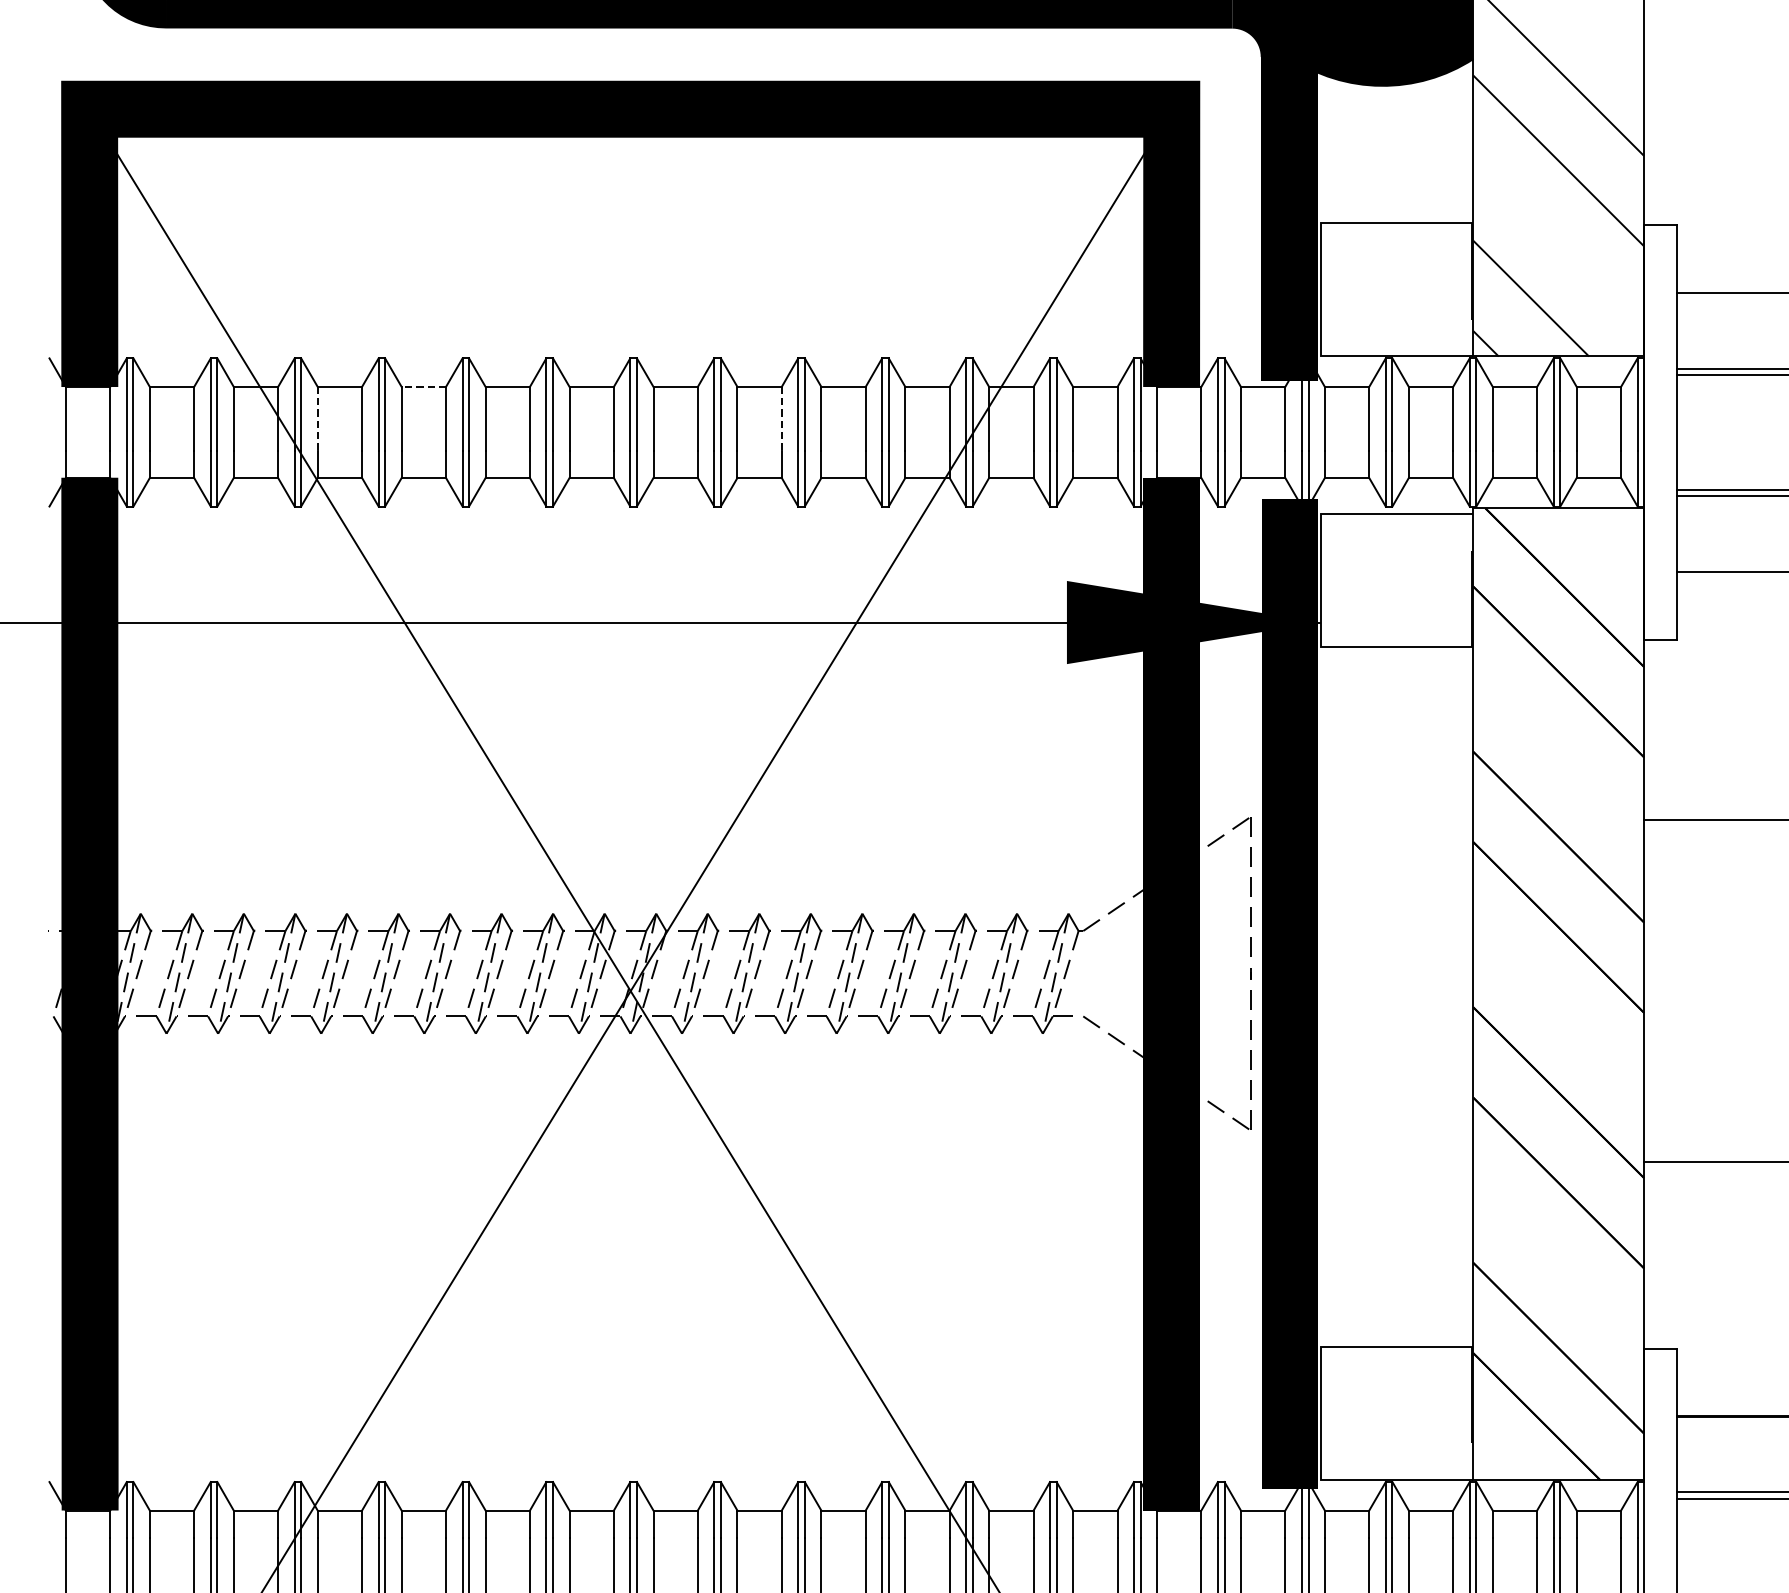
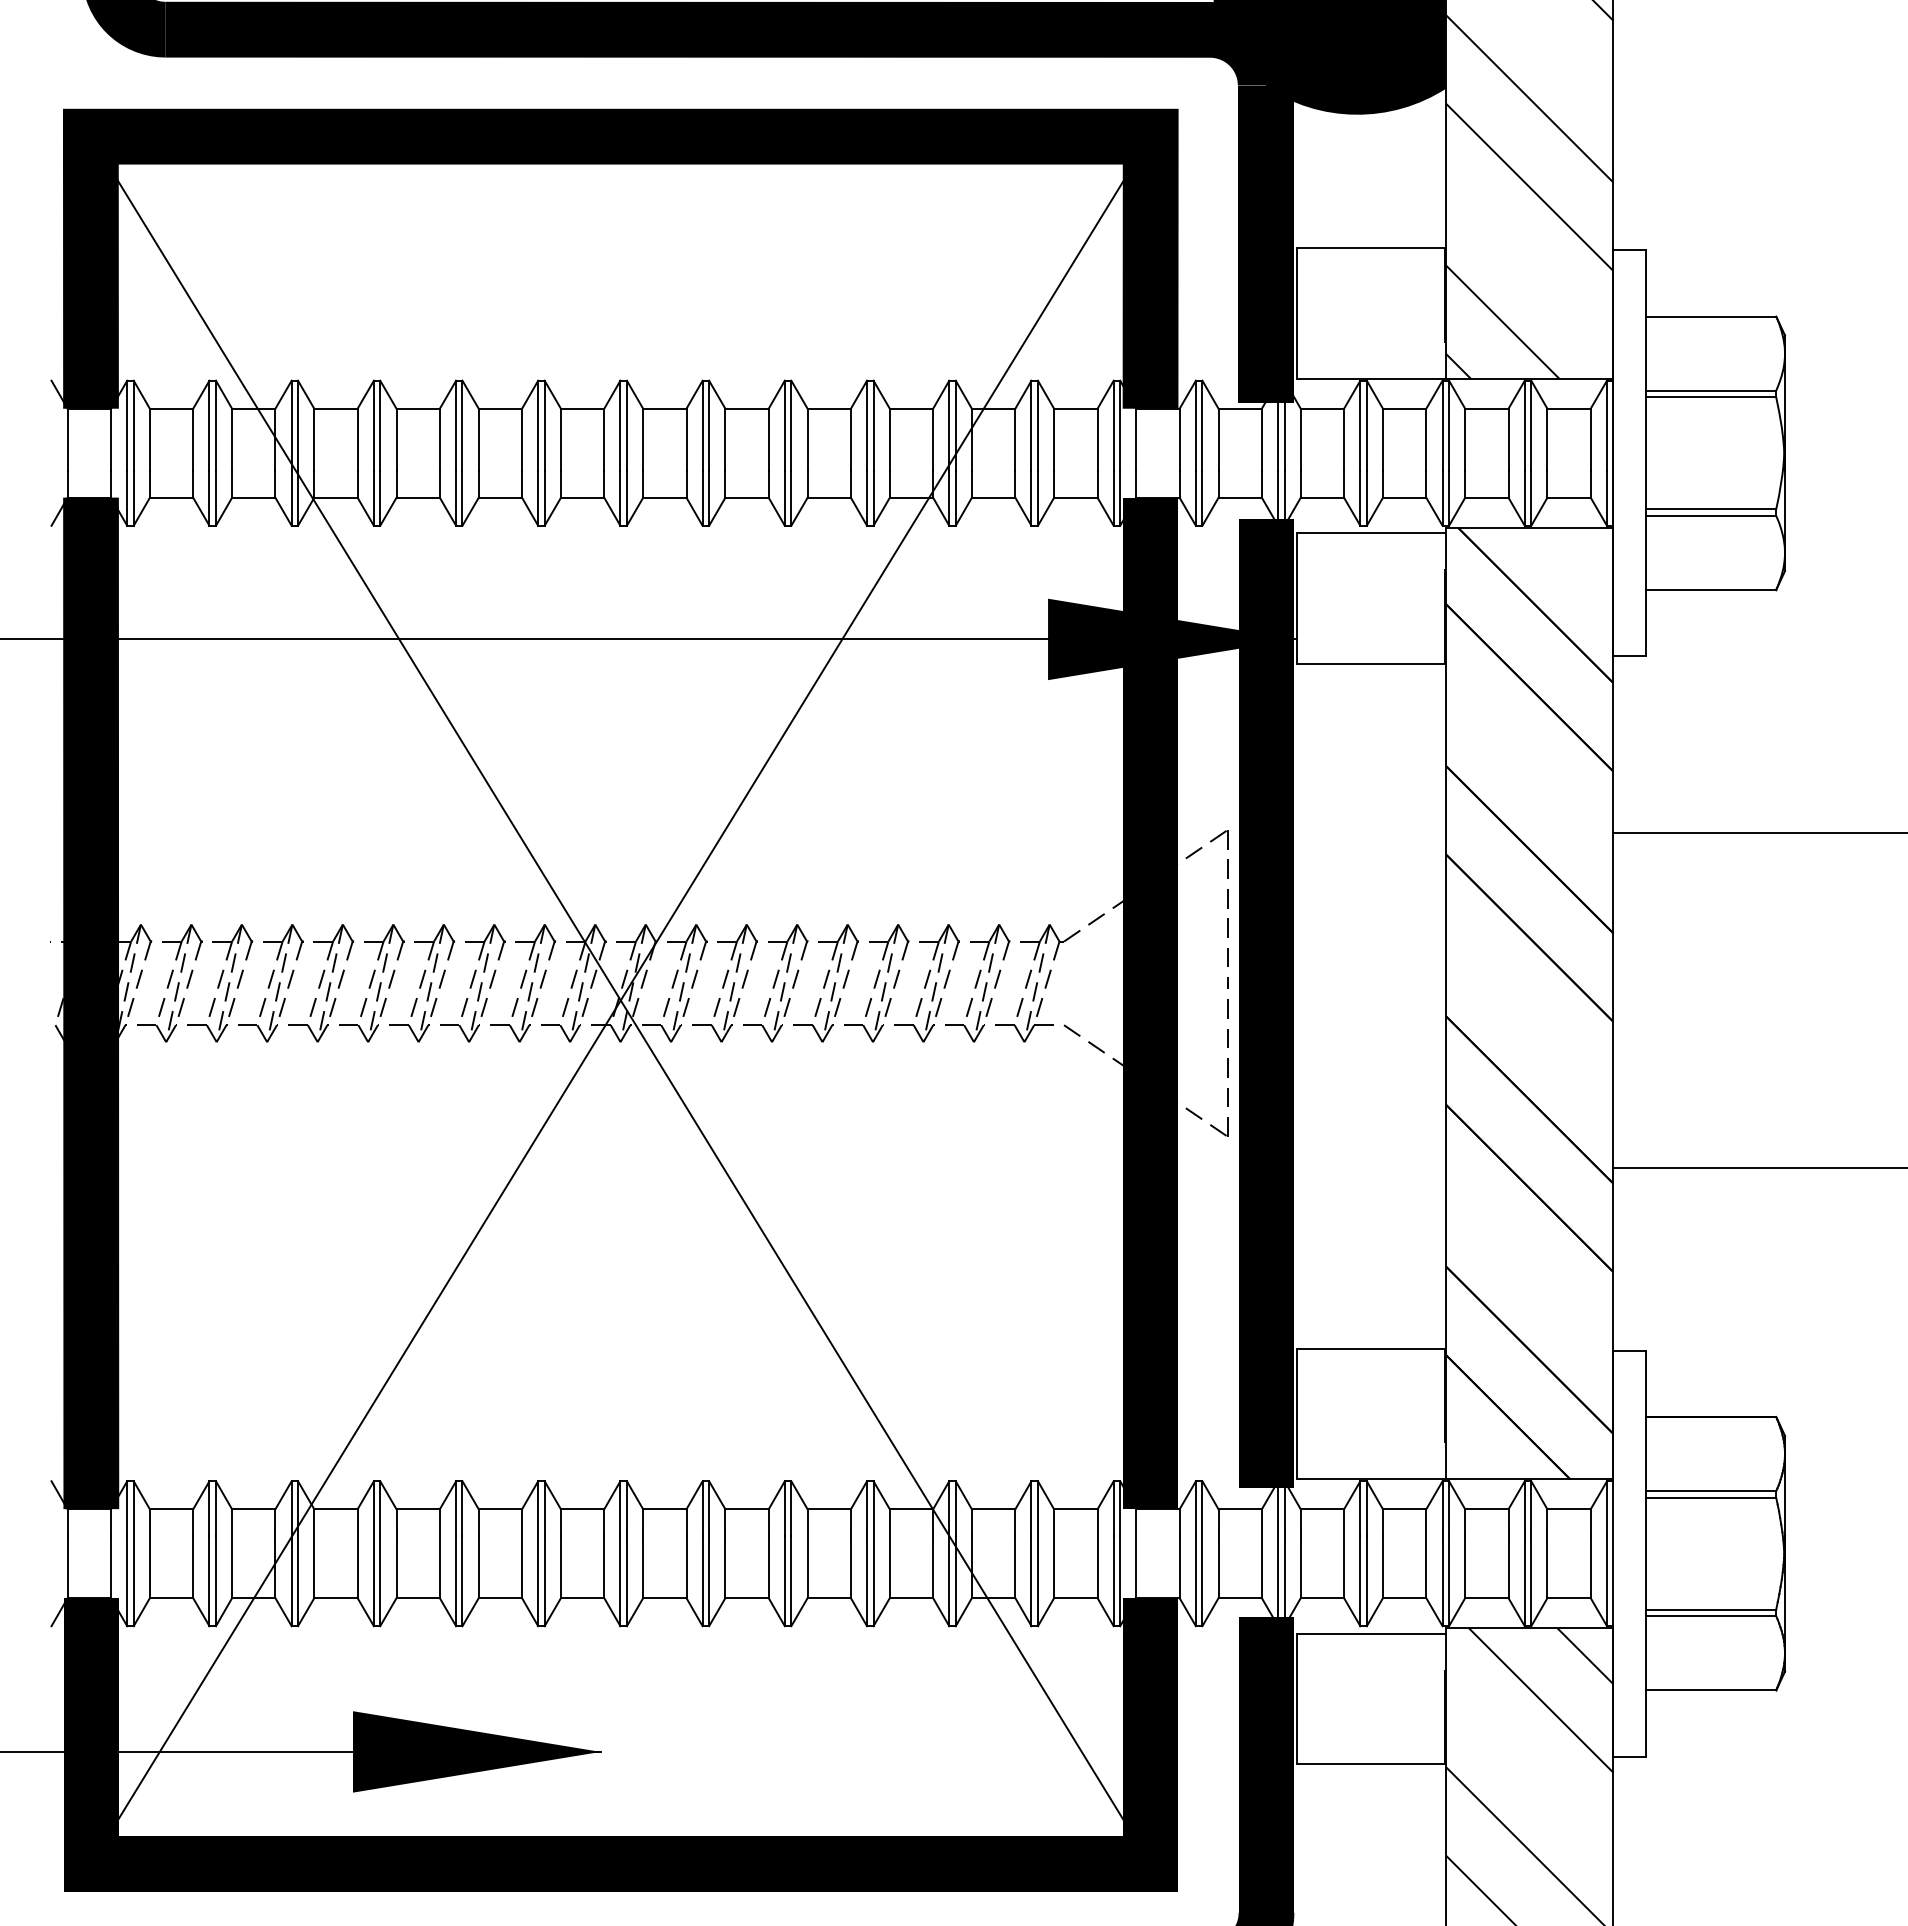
line: (424, 386) -> (418, 408), dashed -> solid
line: (317, 419) -> (314, 440), dashed -> solid
line: (781, 419) -> (768, 440), dashed -> solid

